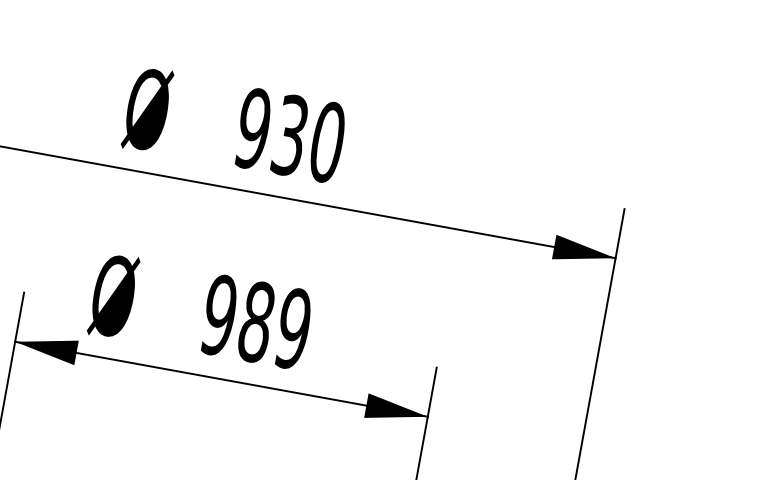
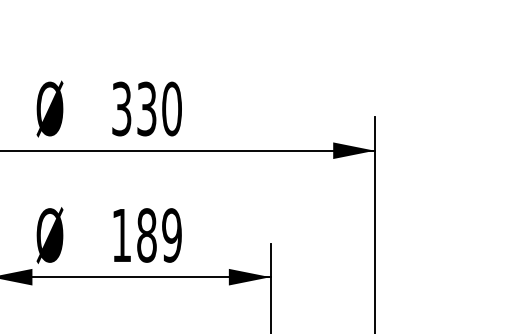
text: (253, 127) -> (121, 108), 930 -> 330
text: (219, 315) -> (121, 235), 989 -> 189

